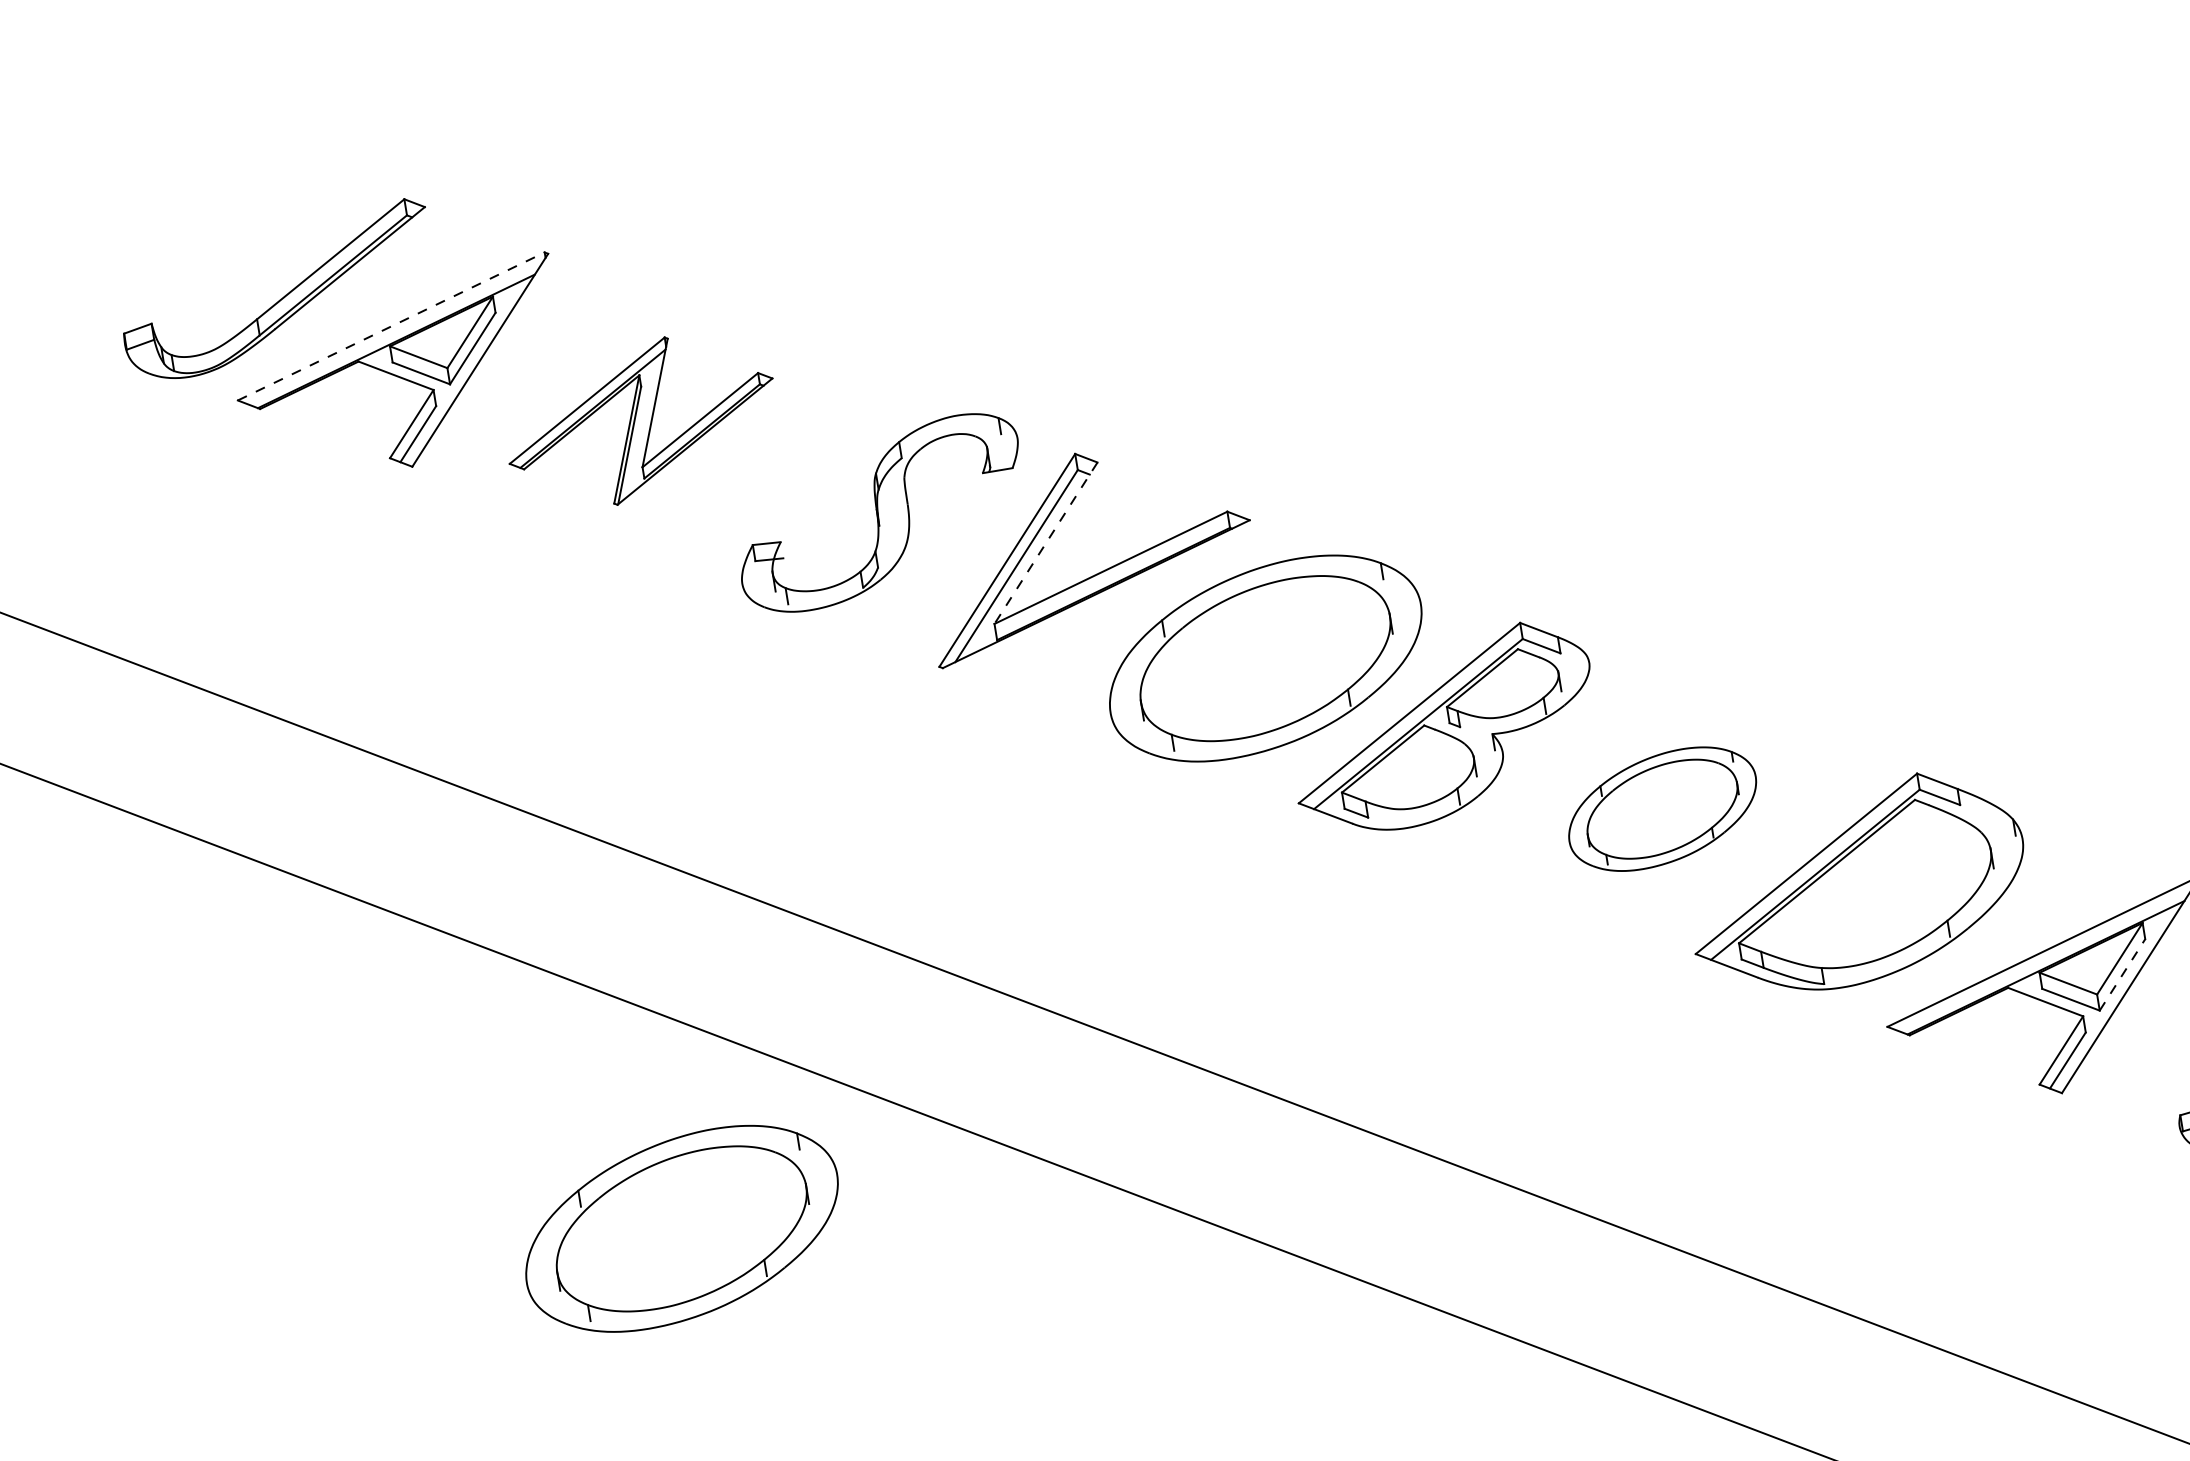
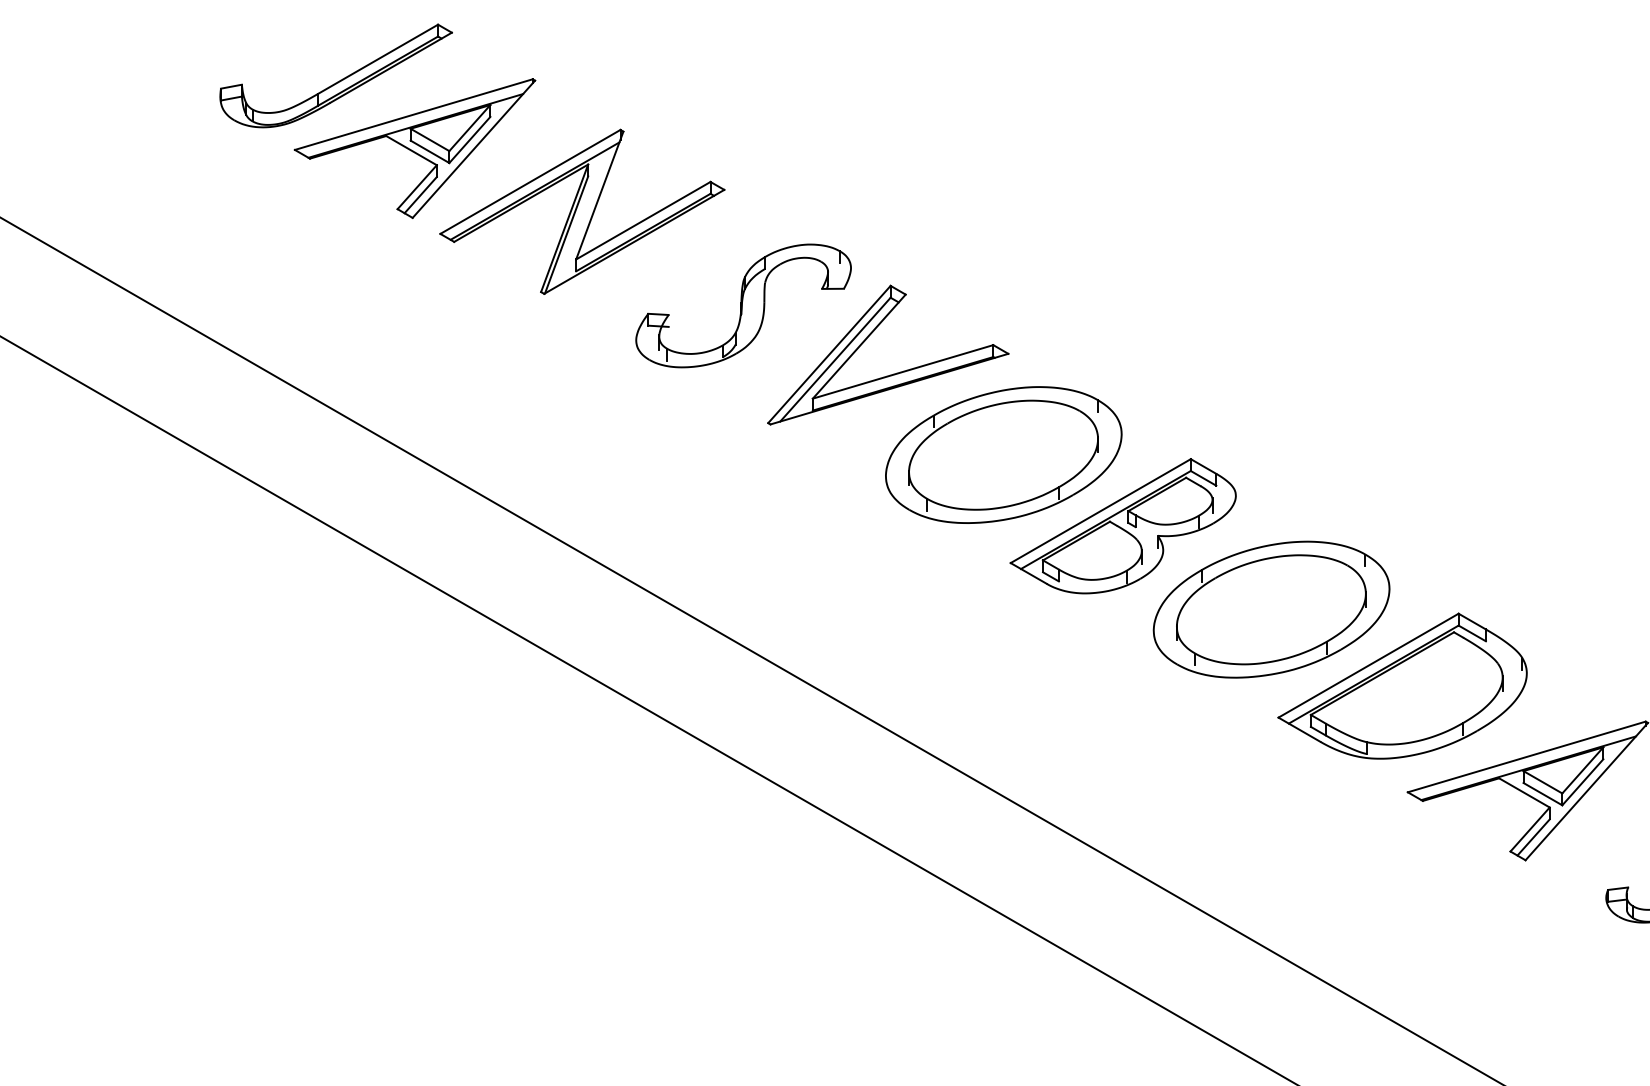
line: (392, 326) -> (414, 114), dashed -> solid
part: (641, 420) -> (582, 211), size x1.43
line: (1046, 542) -> (859, 346), dashed -> solid
part: (1662, 809) -> (1271, 609), size x1.67
line: (2122, 975) -> (1582, 782), dashed -> solid
part: (681, 1228) -> (517, 796), removed

